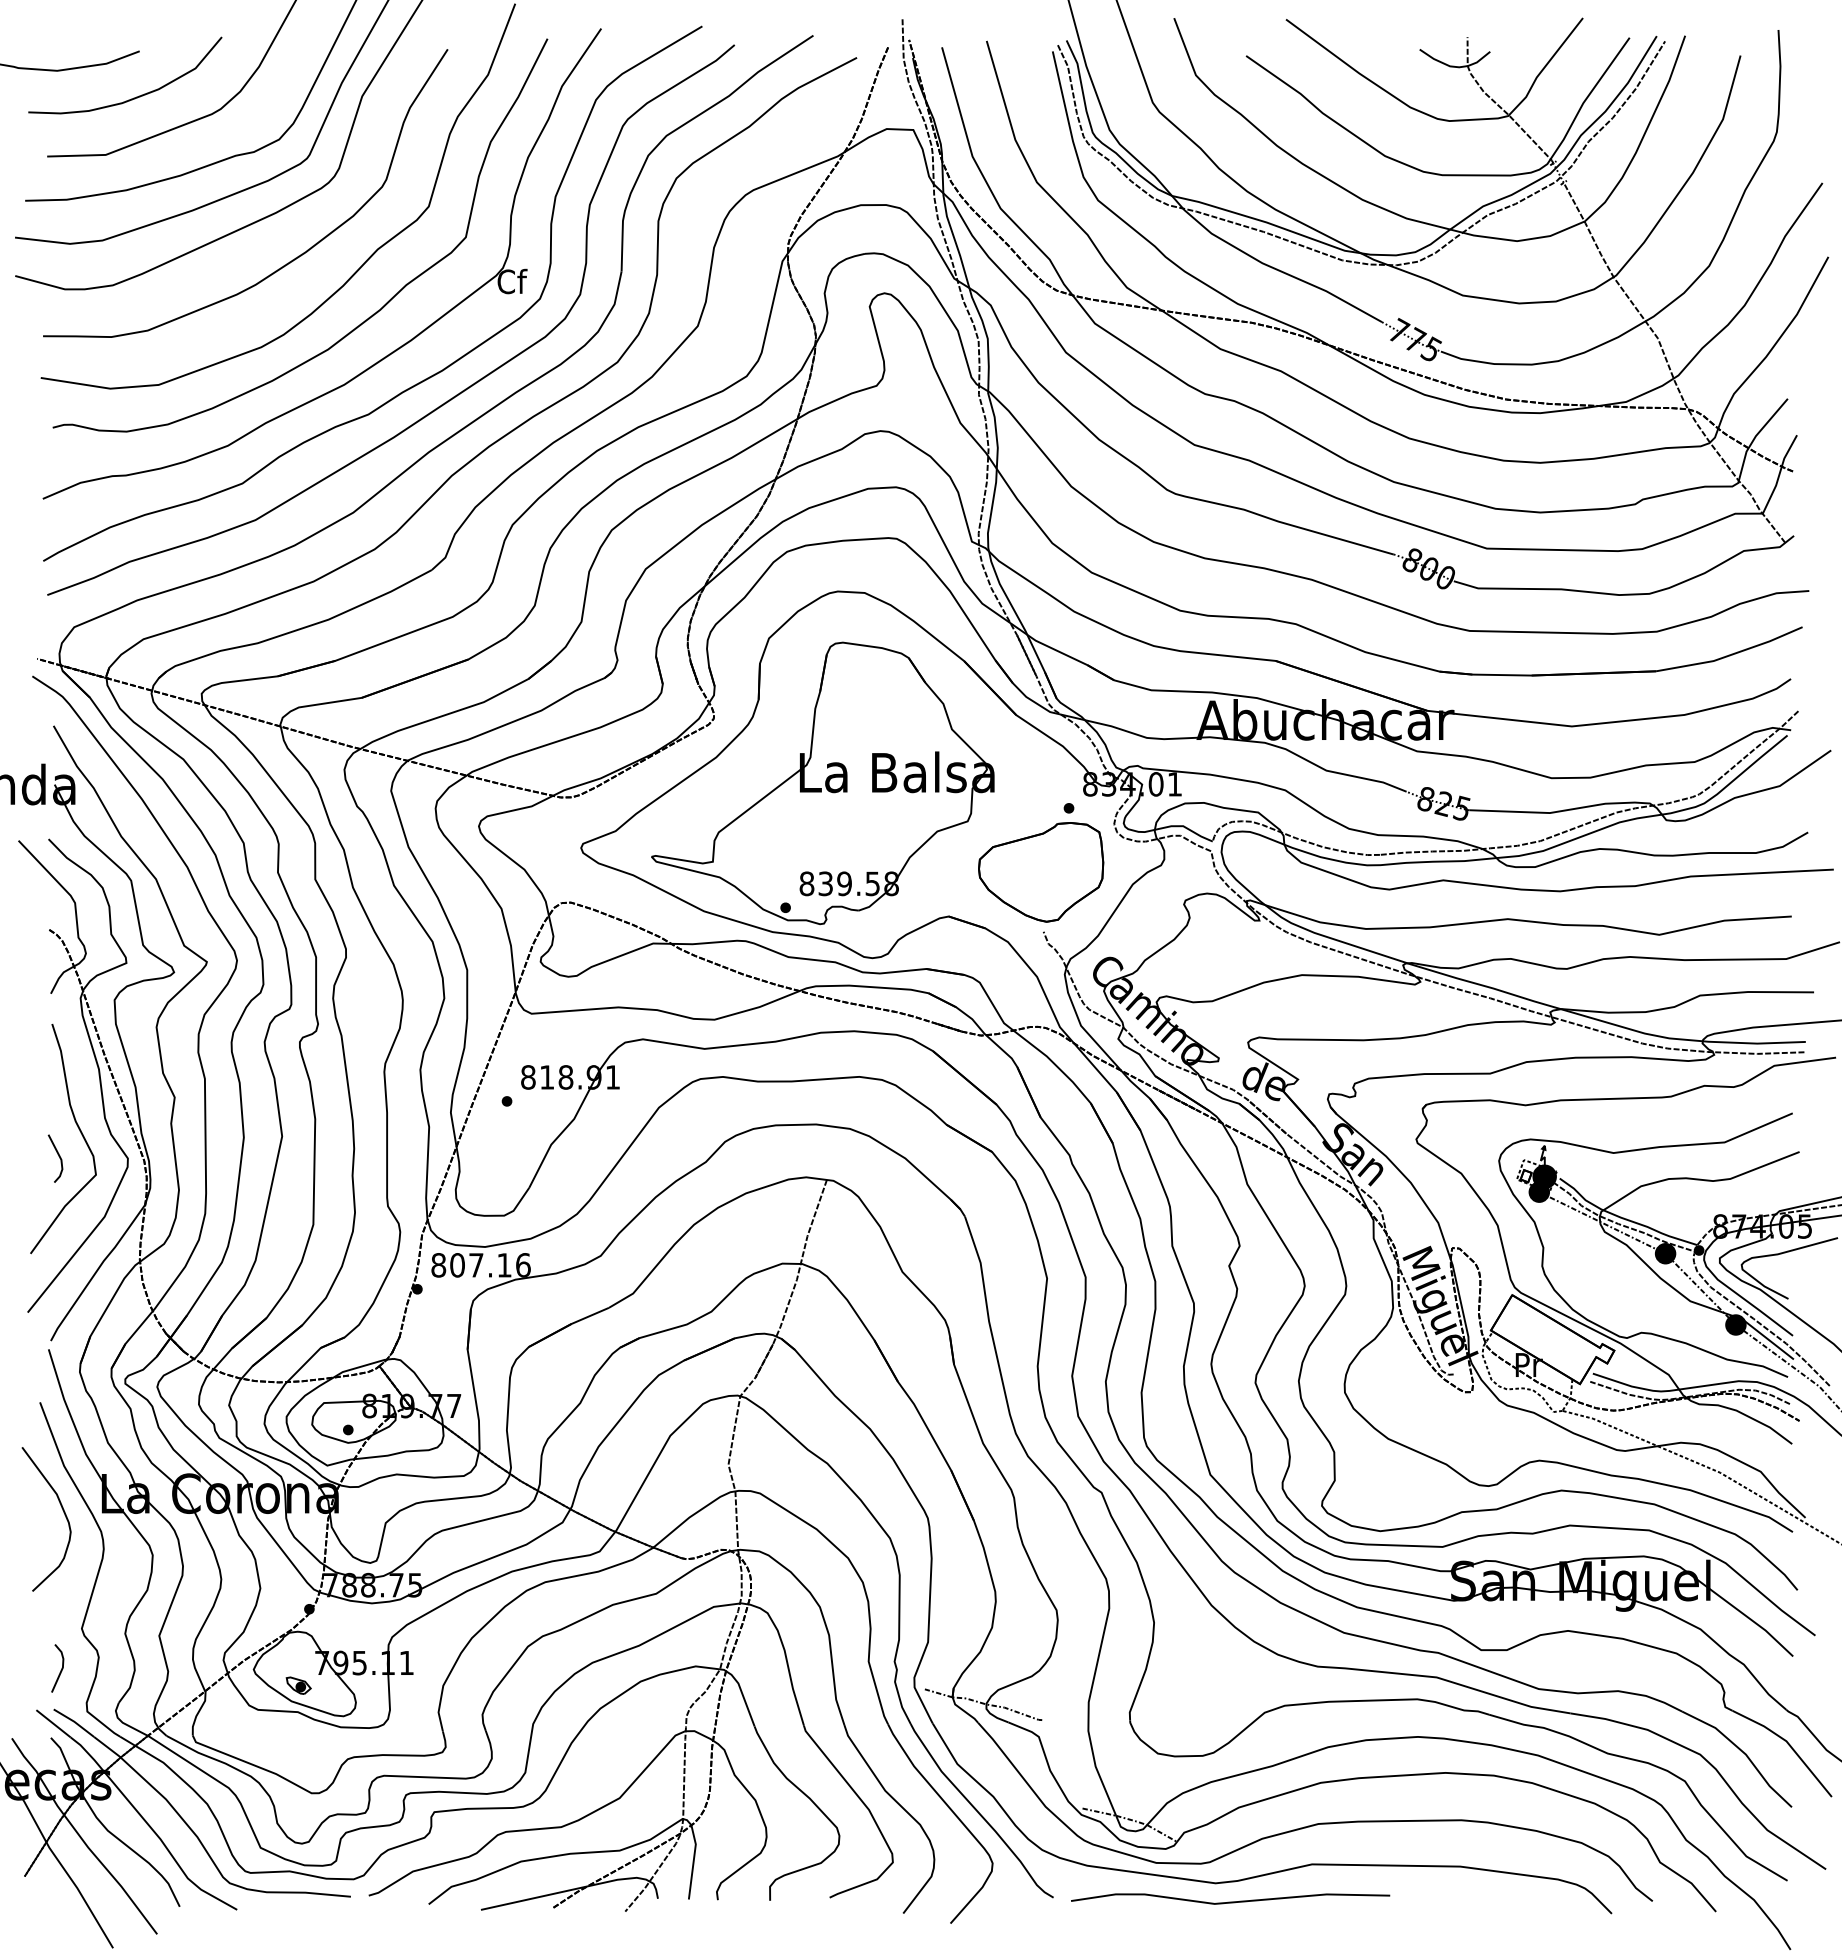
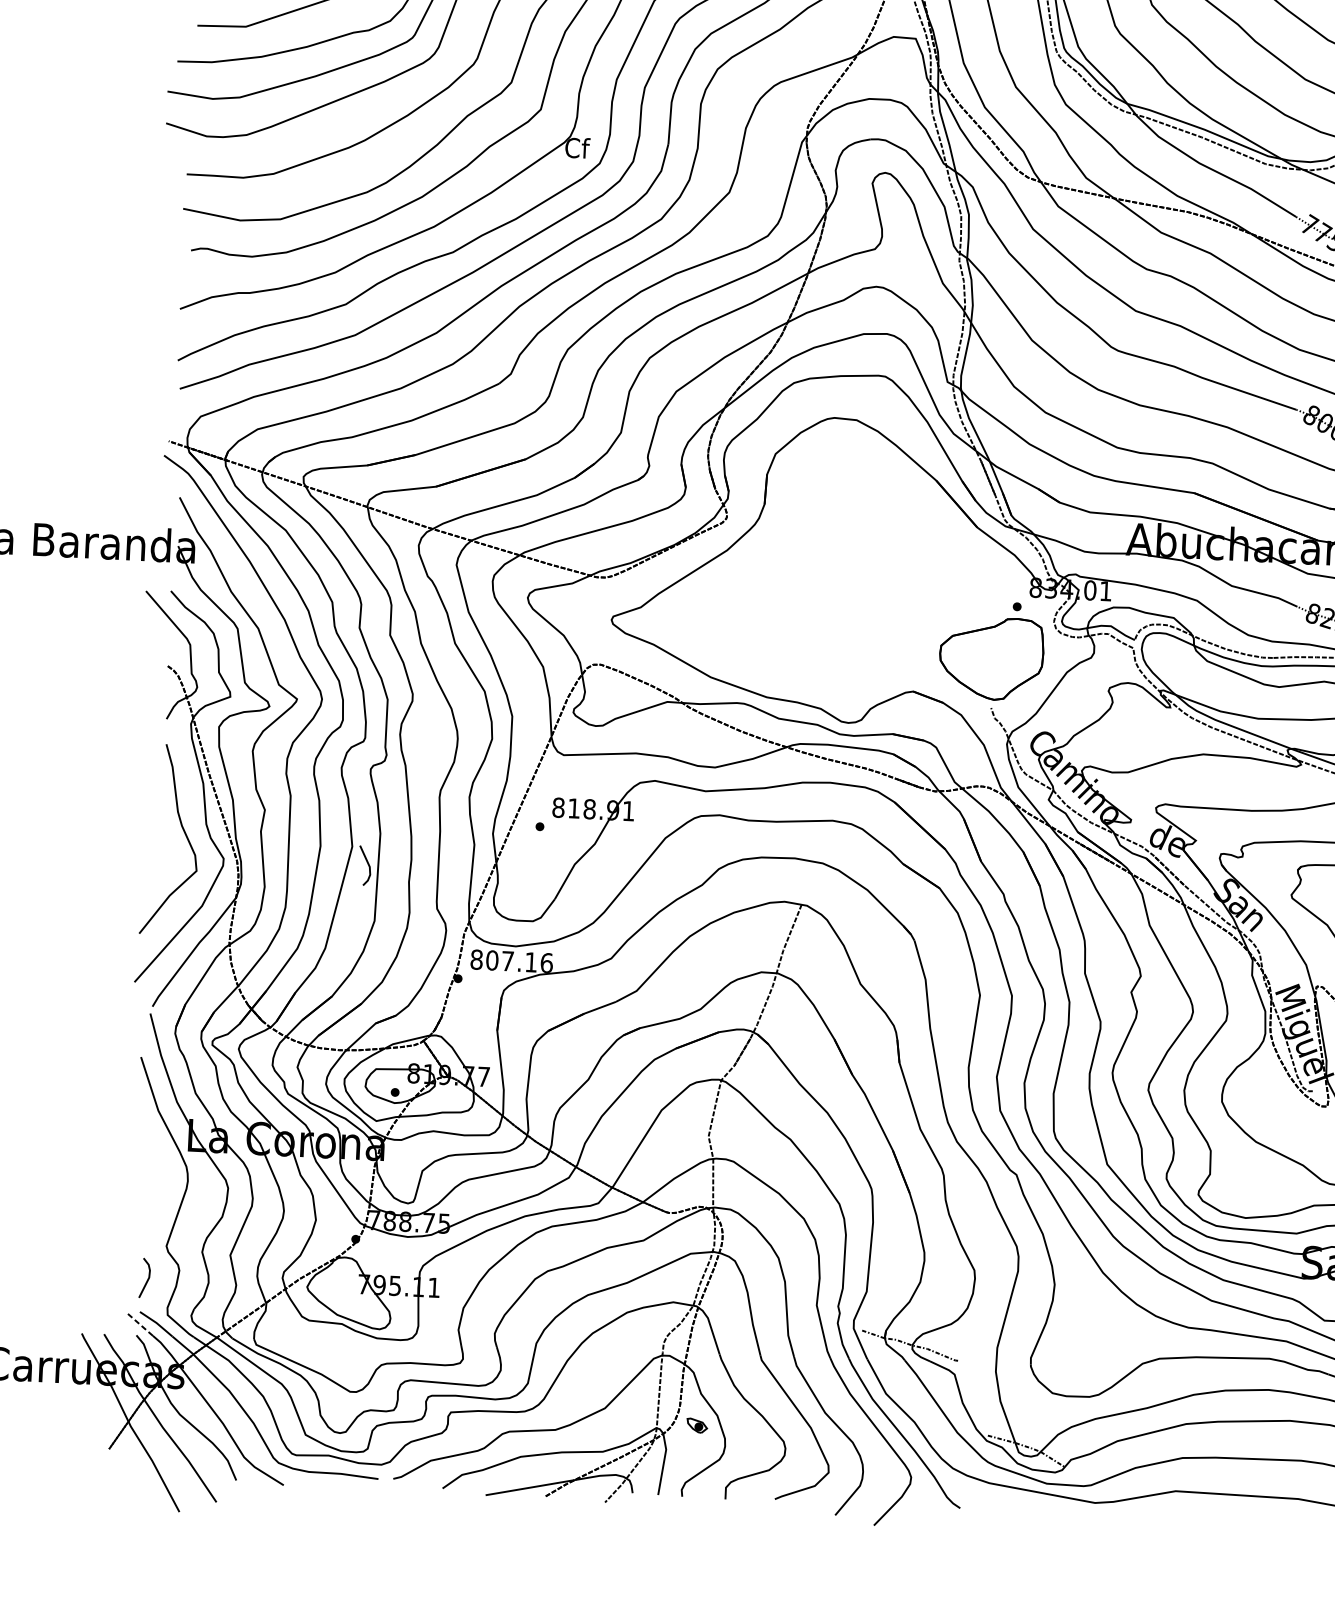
part: (822, 783) -> (814, 576), removed
line: (58, 1156) -> (367, 864), moved
curve: (62, 1510) -> (155, 1147), removed
part: (298, 1685) -> (696, 1425), moved
line: (53, 1723) -> (139, 1323), solid -> dashed
curve: (1230, 1901) -> (1106, 1518), removed

